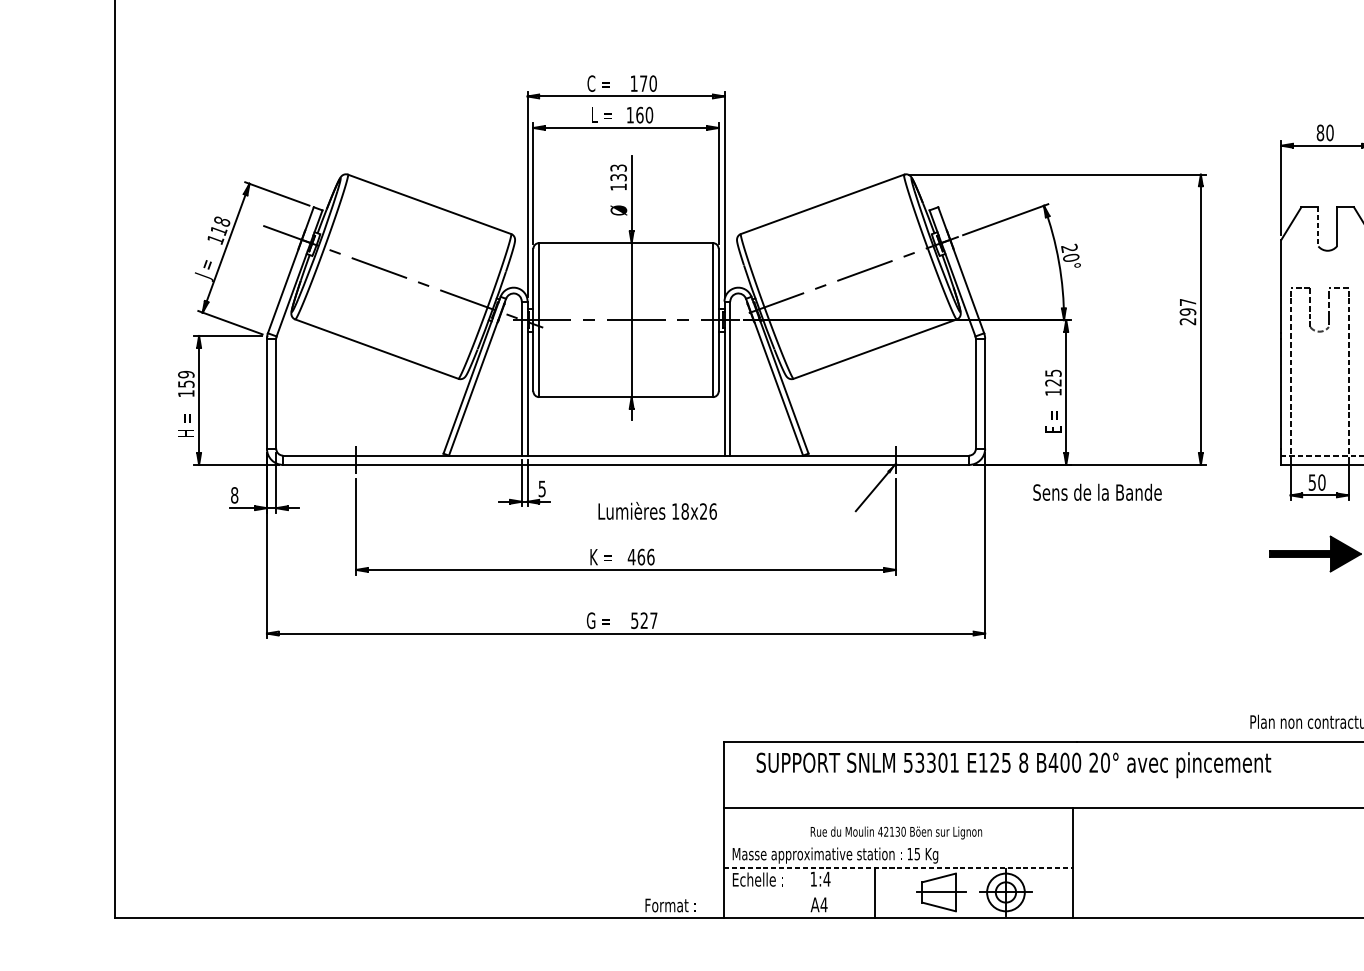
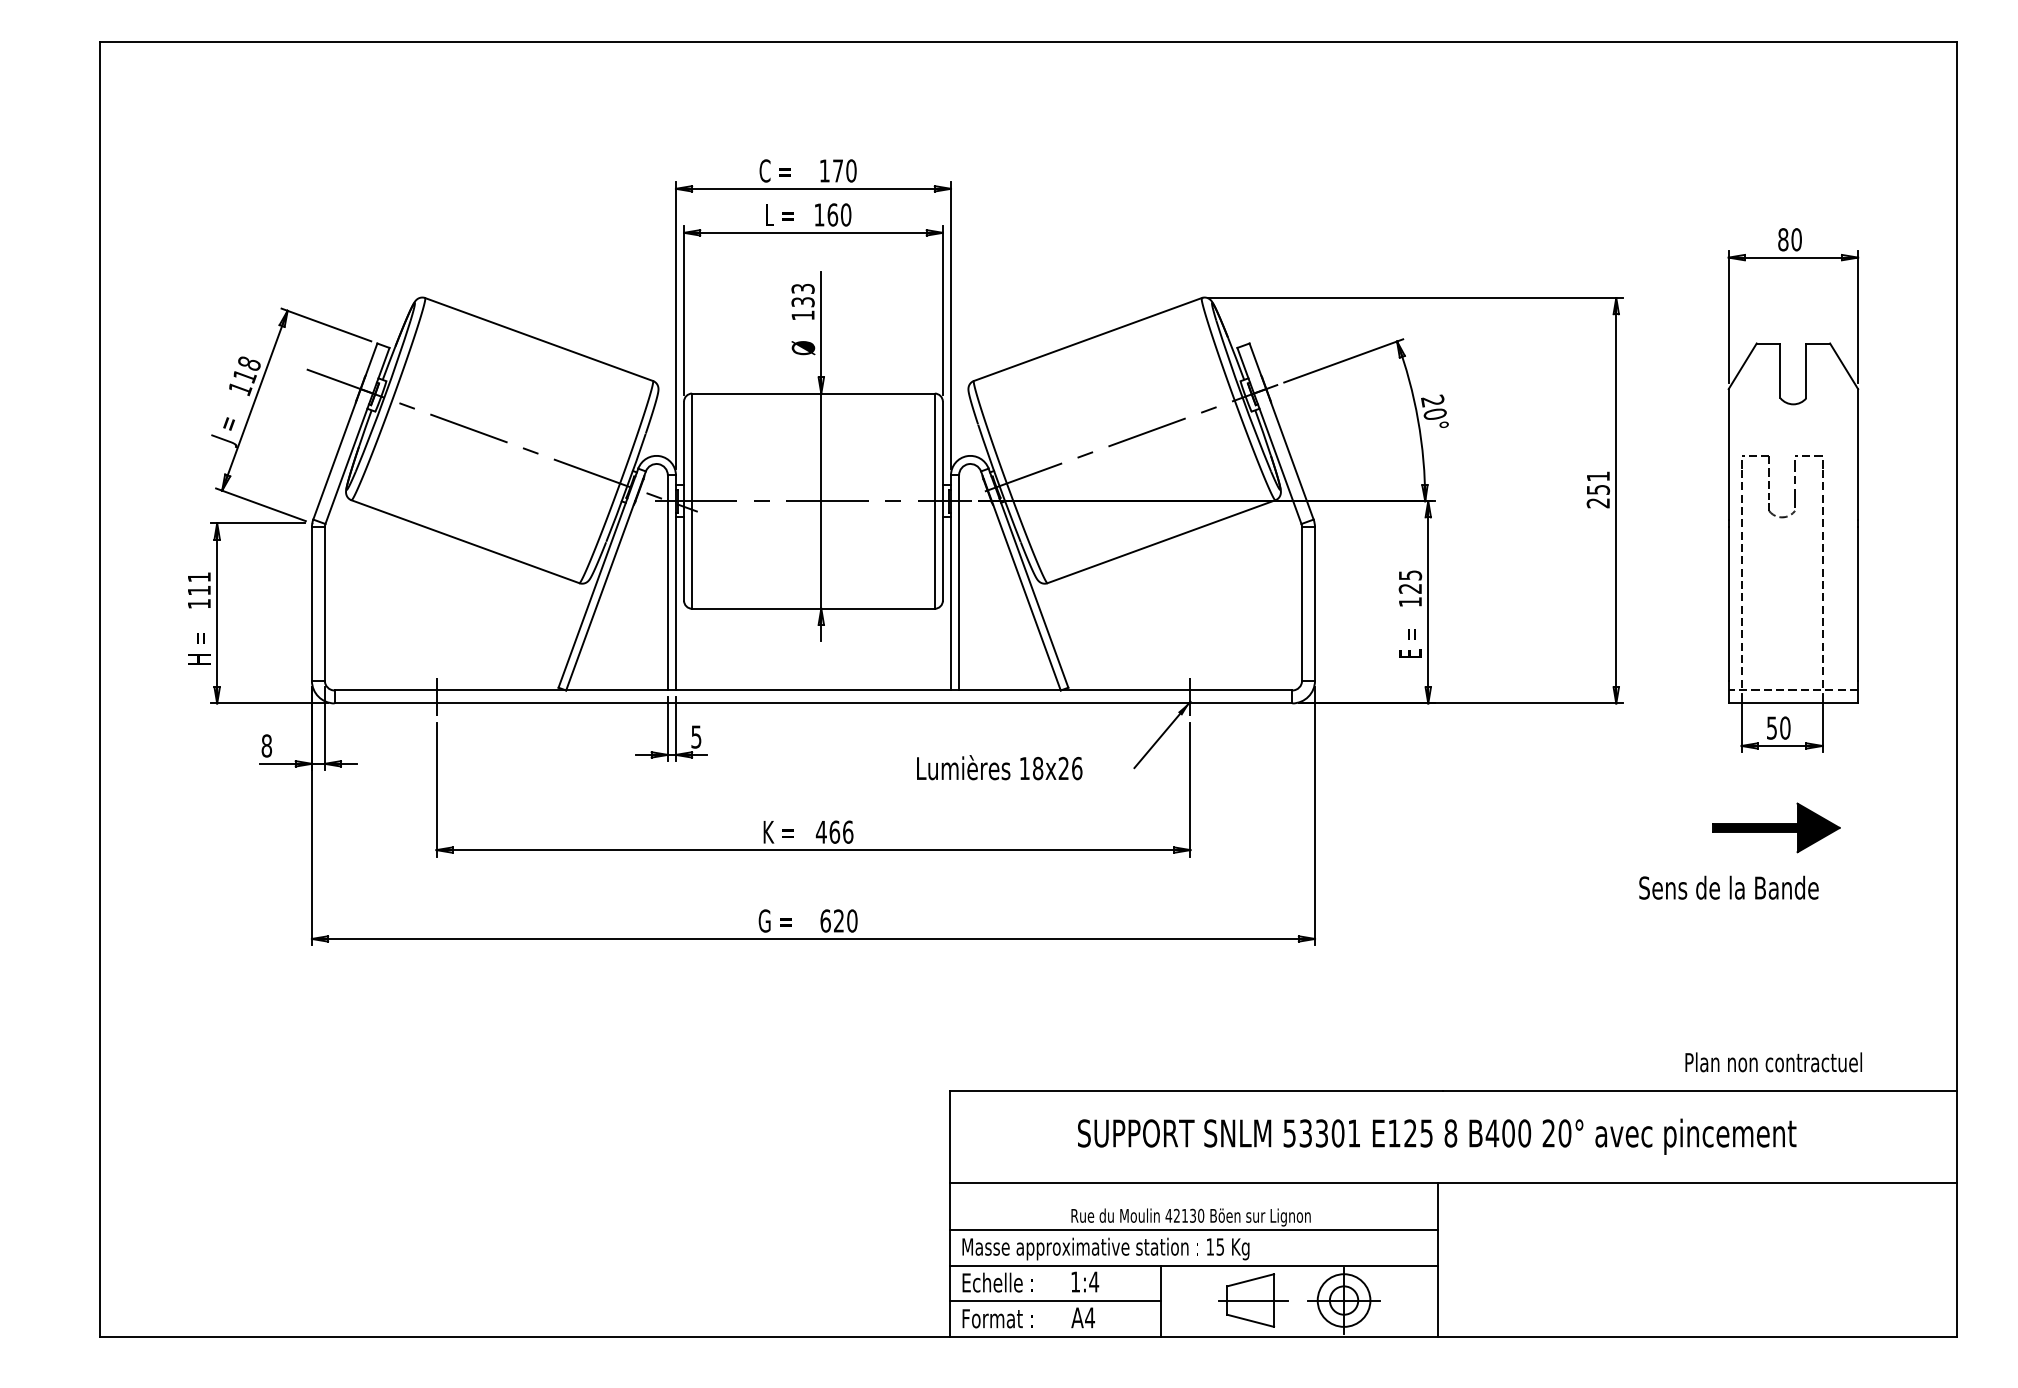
line: (1318, 227) -> (1780, 371), dashed -> solid
text: (1187, 307) -> (1597, 483), 297 -> 251
text: (185, 379) -> (198, 583), 159 -> 111
text: (1097, 492) -> (1728, 887), moved
text: (657, 510) -> (999, 767), moved
text: (643, 620) -> (838, 920), 527 -> 620
text: (1014, 764) -> (1437, 1136), moved
line: (898, 842) -> (1193, 1230), added
line: (898, 867) -> (1194, 1265), dashed -> solid
line: (799, 893) -> (1055, 1301), added
text: (670, 905) -> (997, 1318), moved

